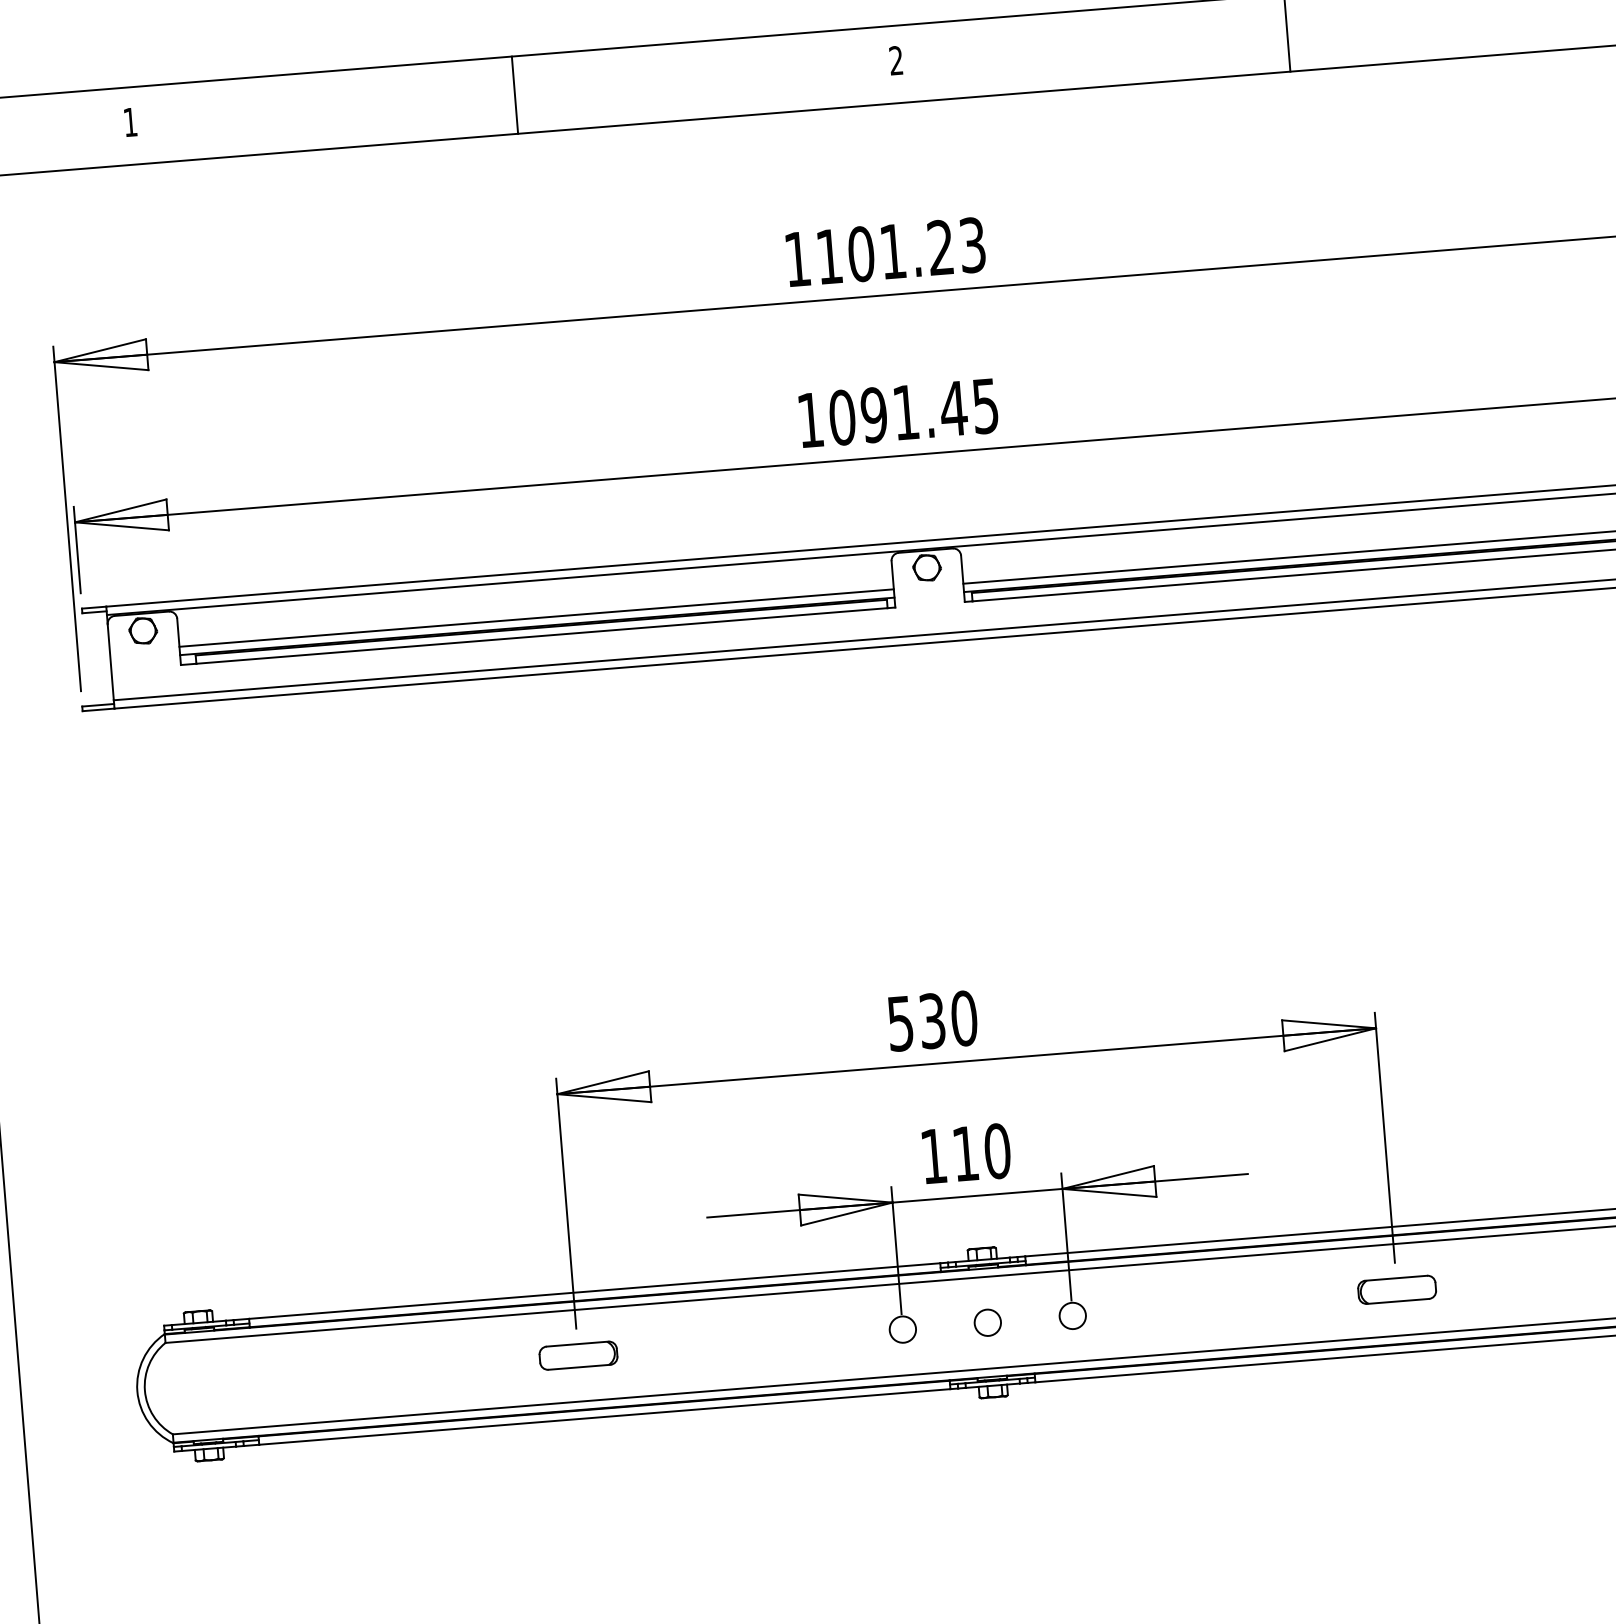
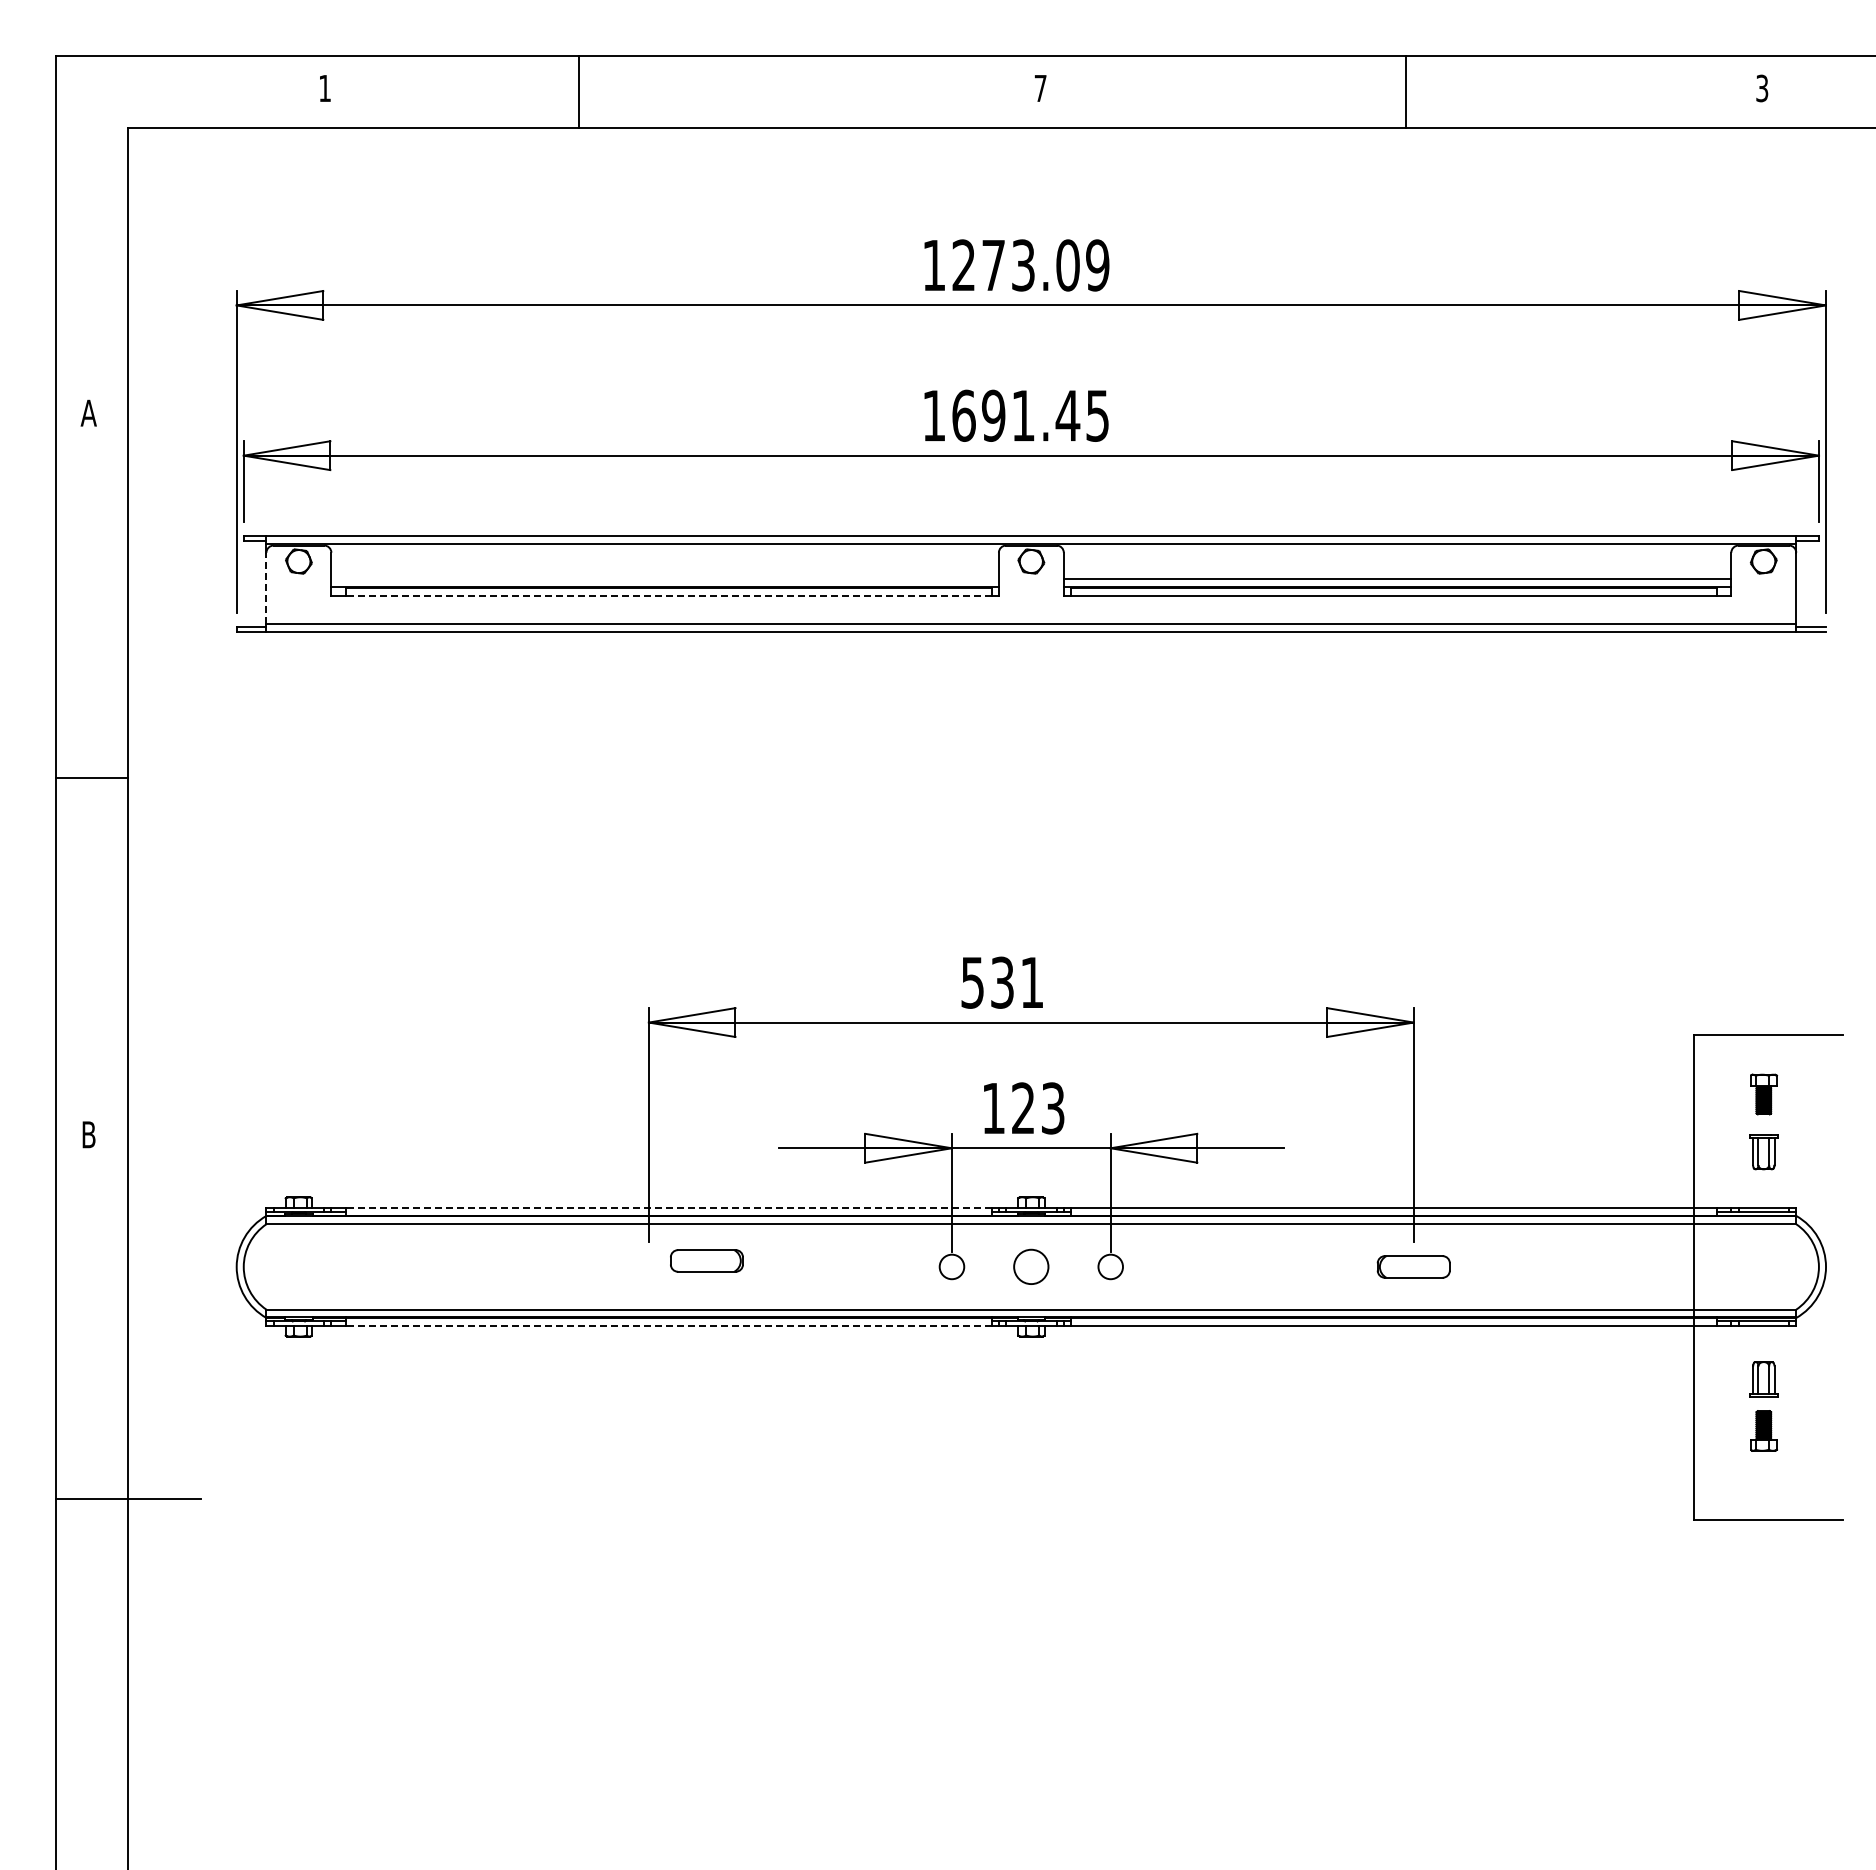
text: (896, 59) -> (1040, 87), 2 -> 7
line: (515, 94) -> (579, 91), moved
text: (900, 251) -> (1030, 265), 1101.23 -> 1273.09
text: (841, 417) -> (963, 415), 1091.45 -> 1691.45
line: (536, 618) -> (664, 579), removed
line: (541, 636) -> (668, 596), solid -> dashed
line: (110, 662) -> (266, 588), solid -> dashed
text: (964, 1018) -> (1032, 982), 530 -> 531
text: (981, 1152) -> (1038, 1108), 110 -> 123
line: (594, 1291) -> (668, 1208), solid -> dashed
circle: (987, 1322) -> (1031, 1266), size x1.4
part: (578, 1355) -> (706, 1260), moved
line: (604, 1416) -> (668, 1325), solid -> dashed

